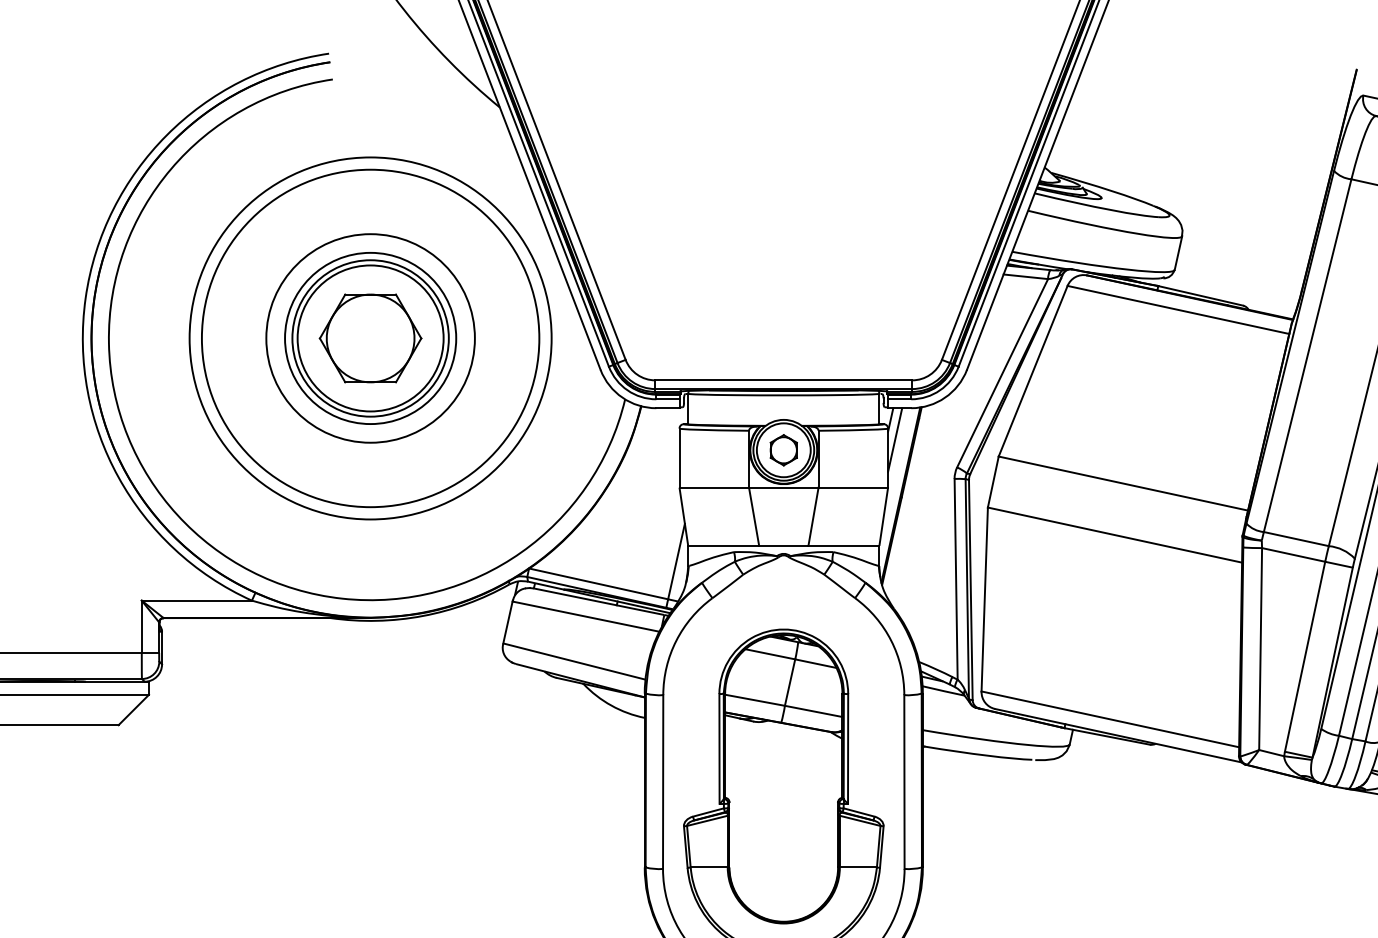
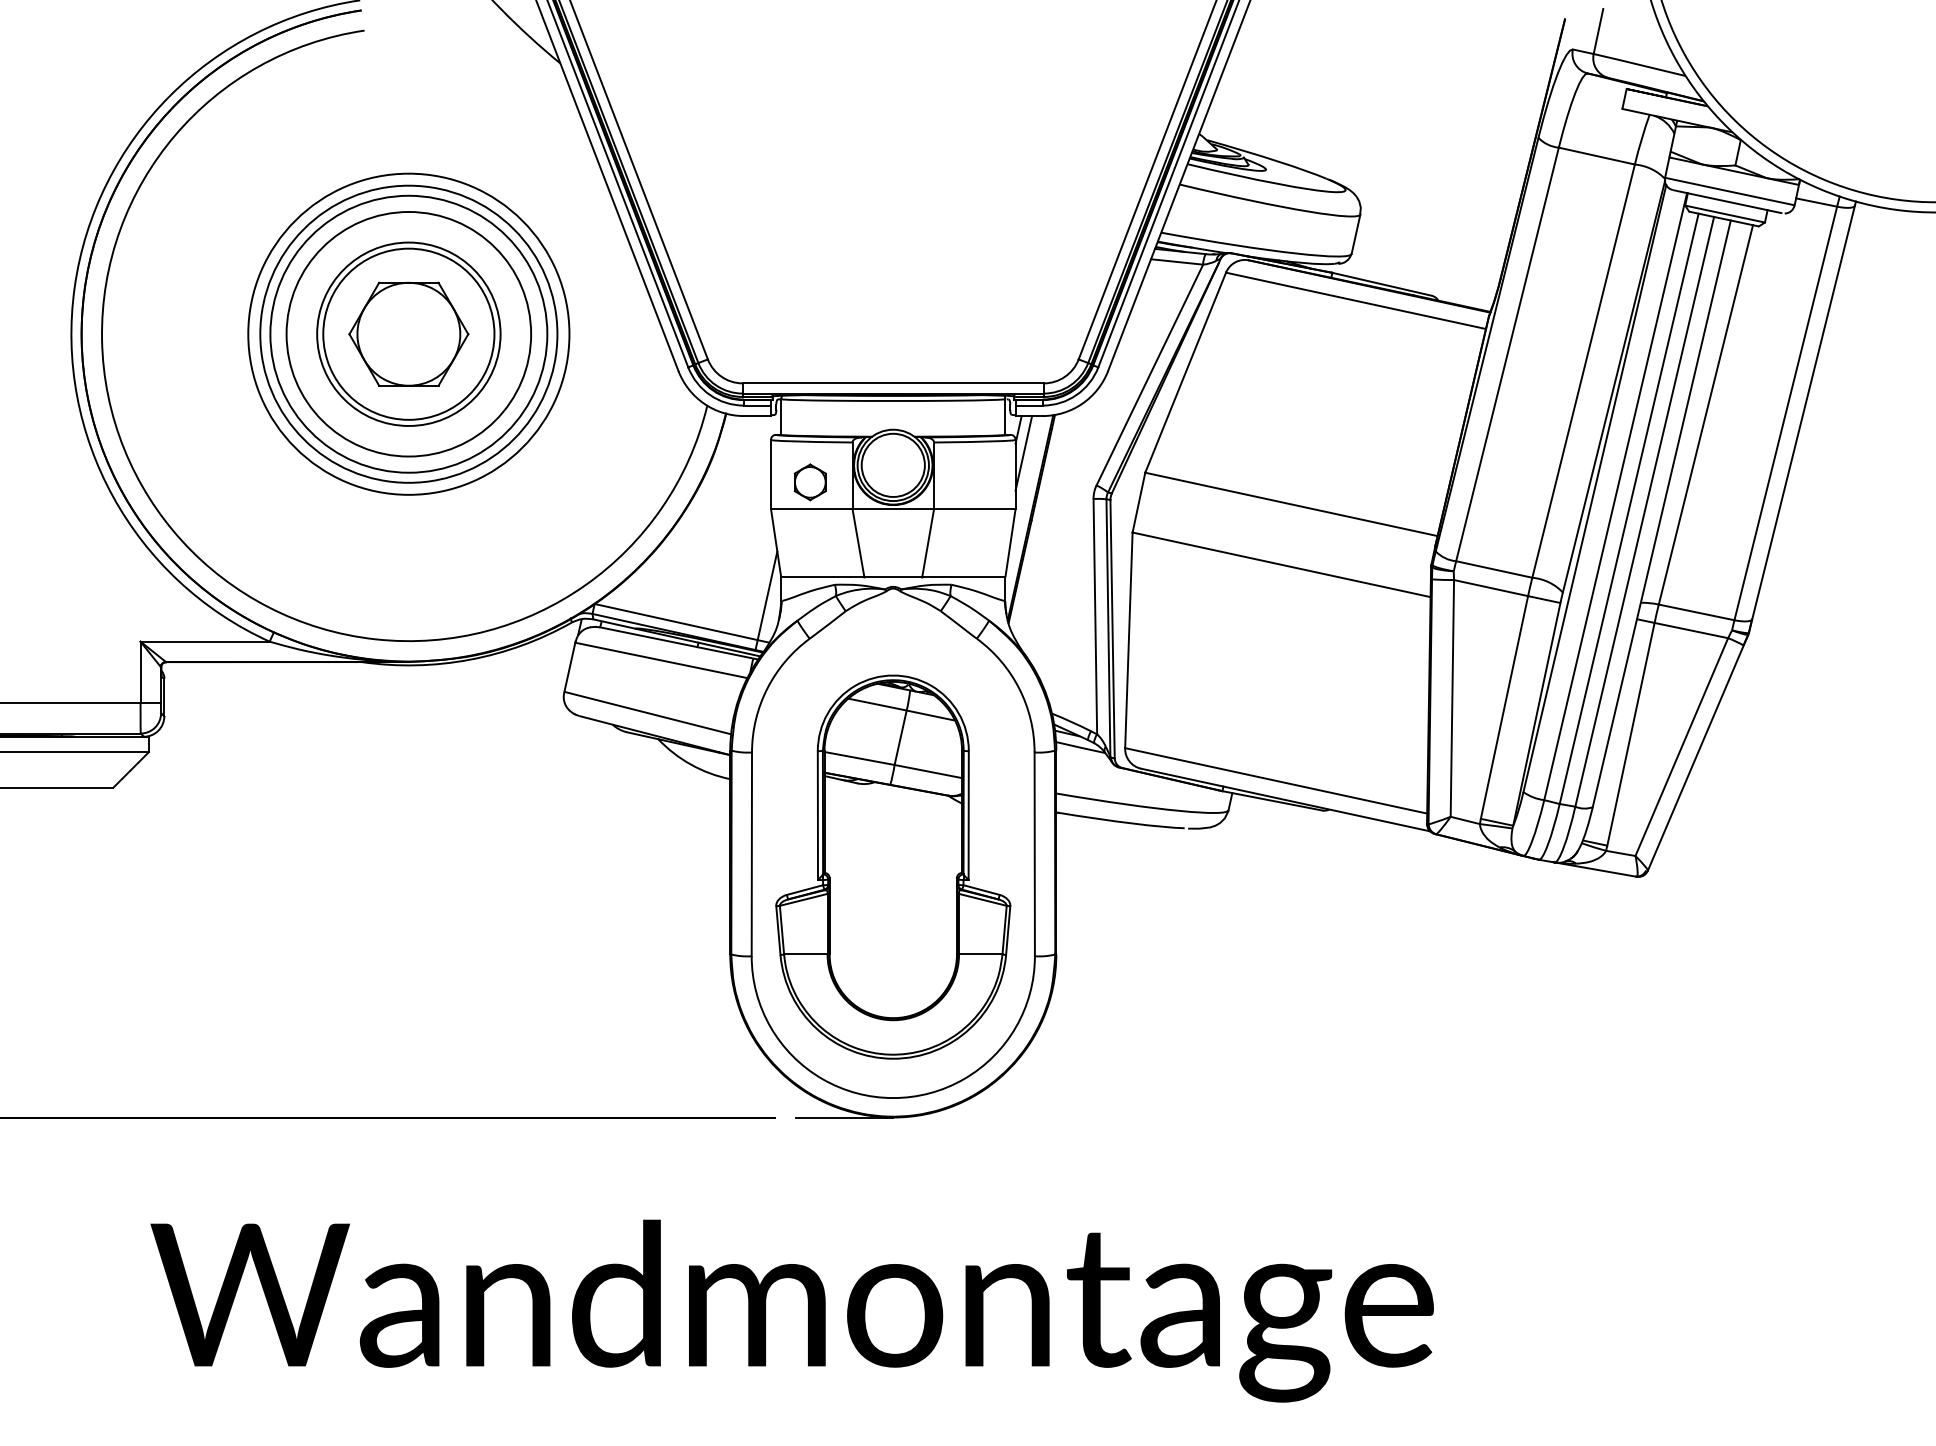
circle: (370, 337) -> (408, 333), size x1.6
circle: (370, 338) -> (408, 334), size x0.7
circle: (370, 338) -> (408, 334), size x0.7
part: (783, 450) -> (809, 482), moved

